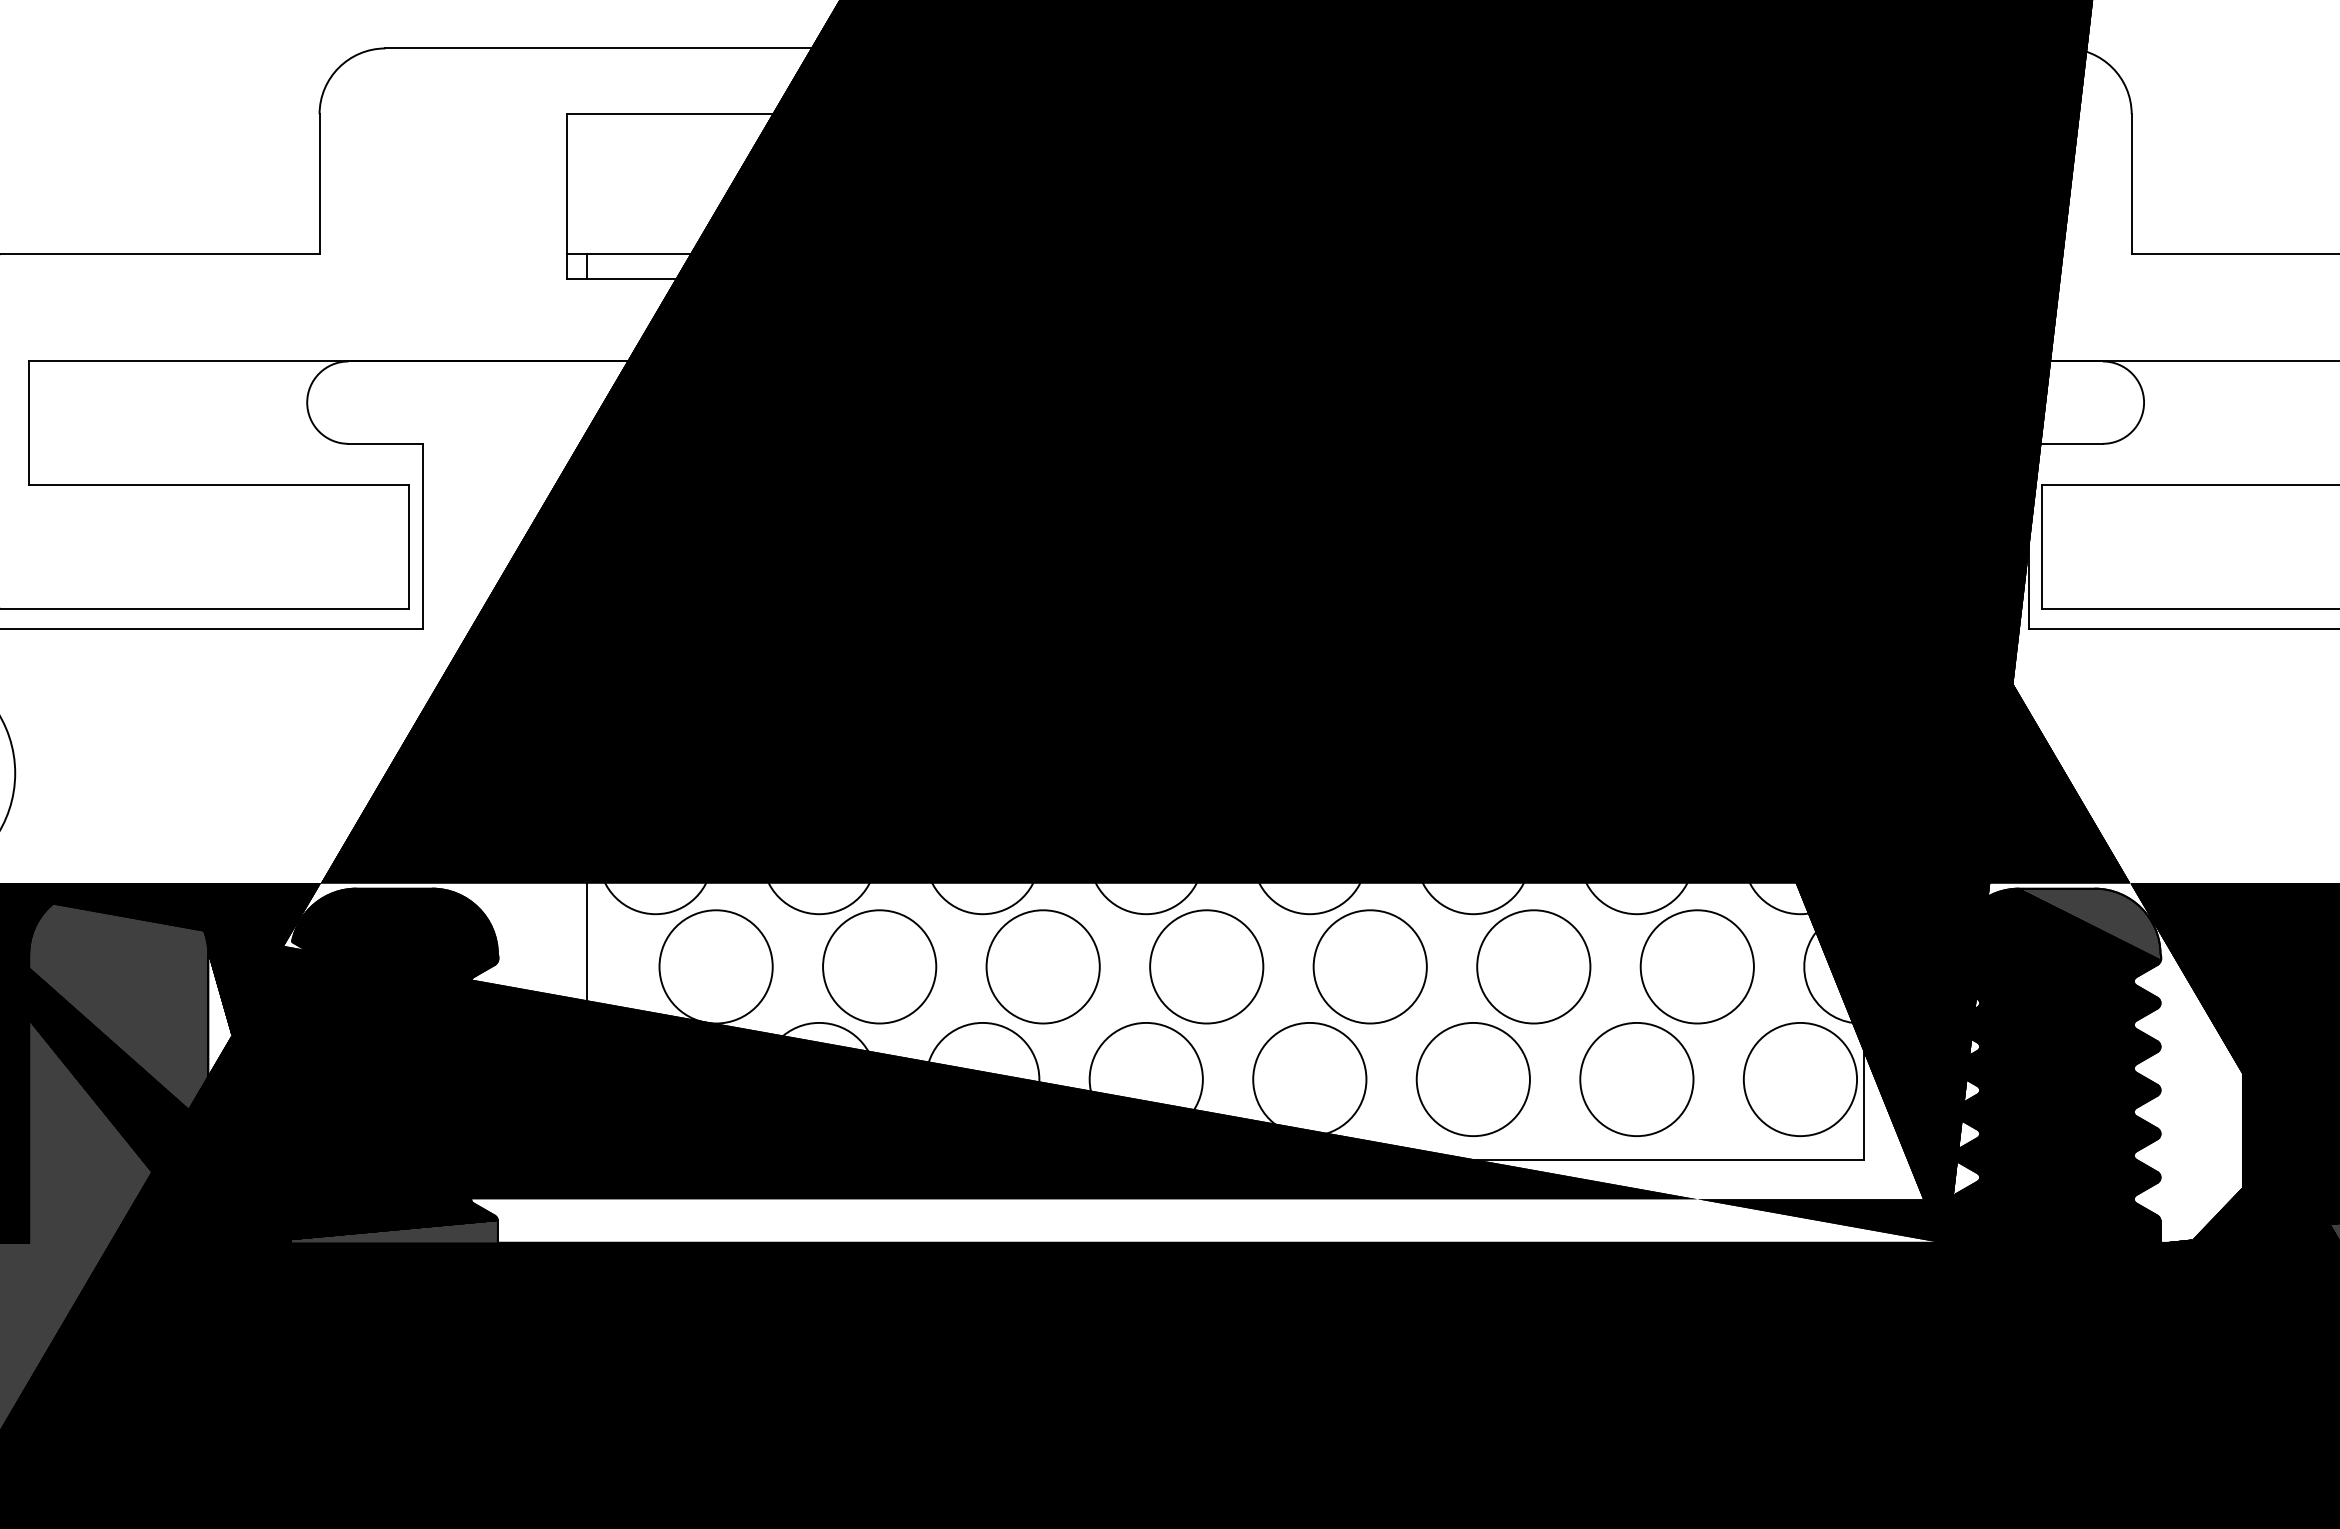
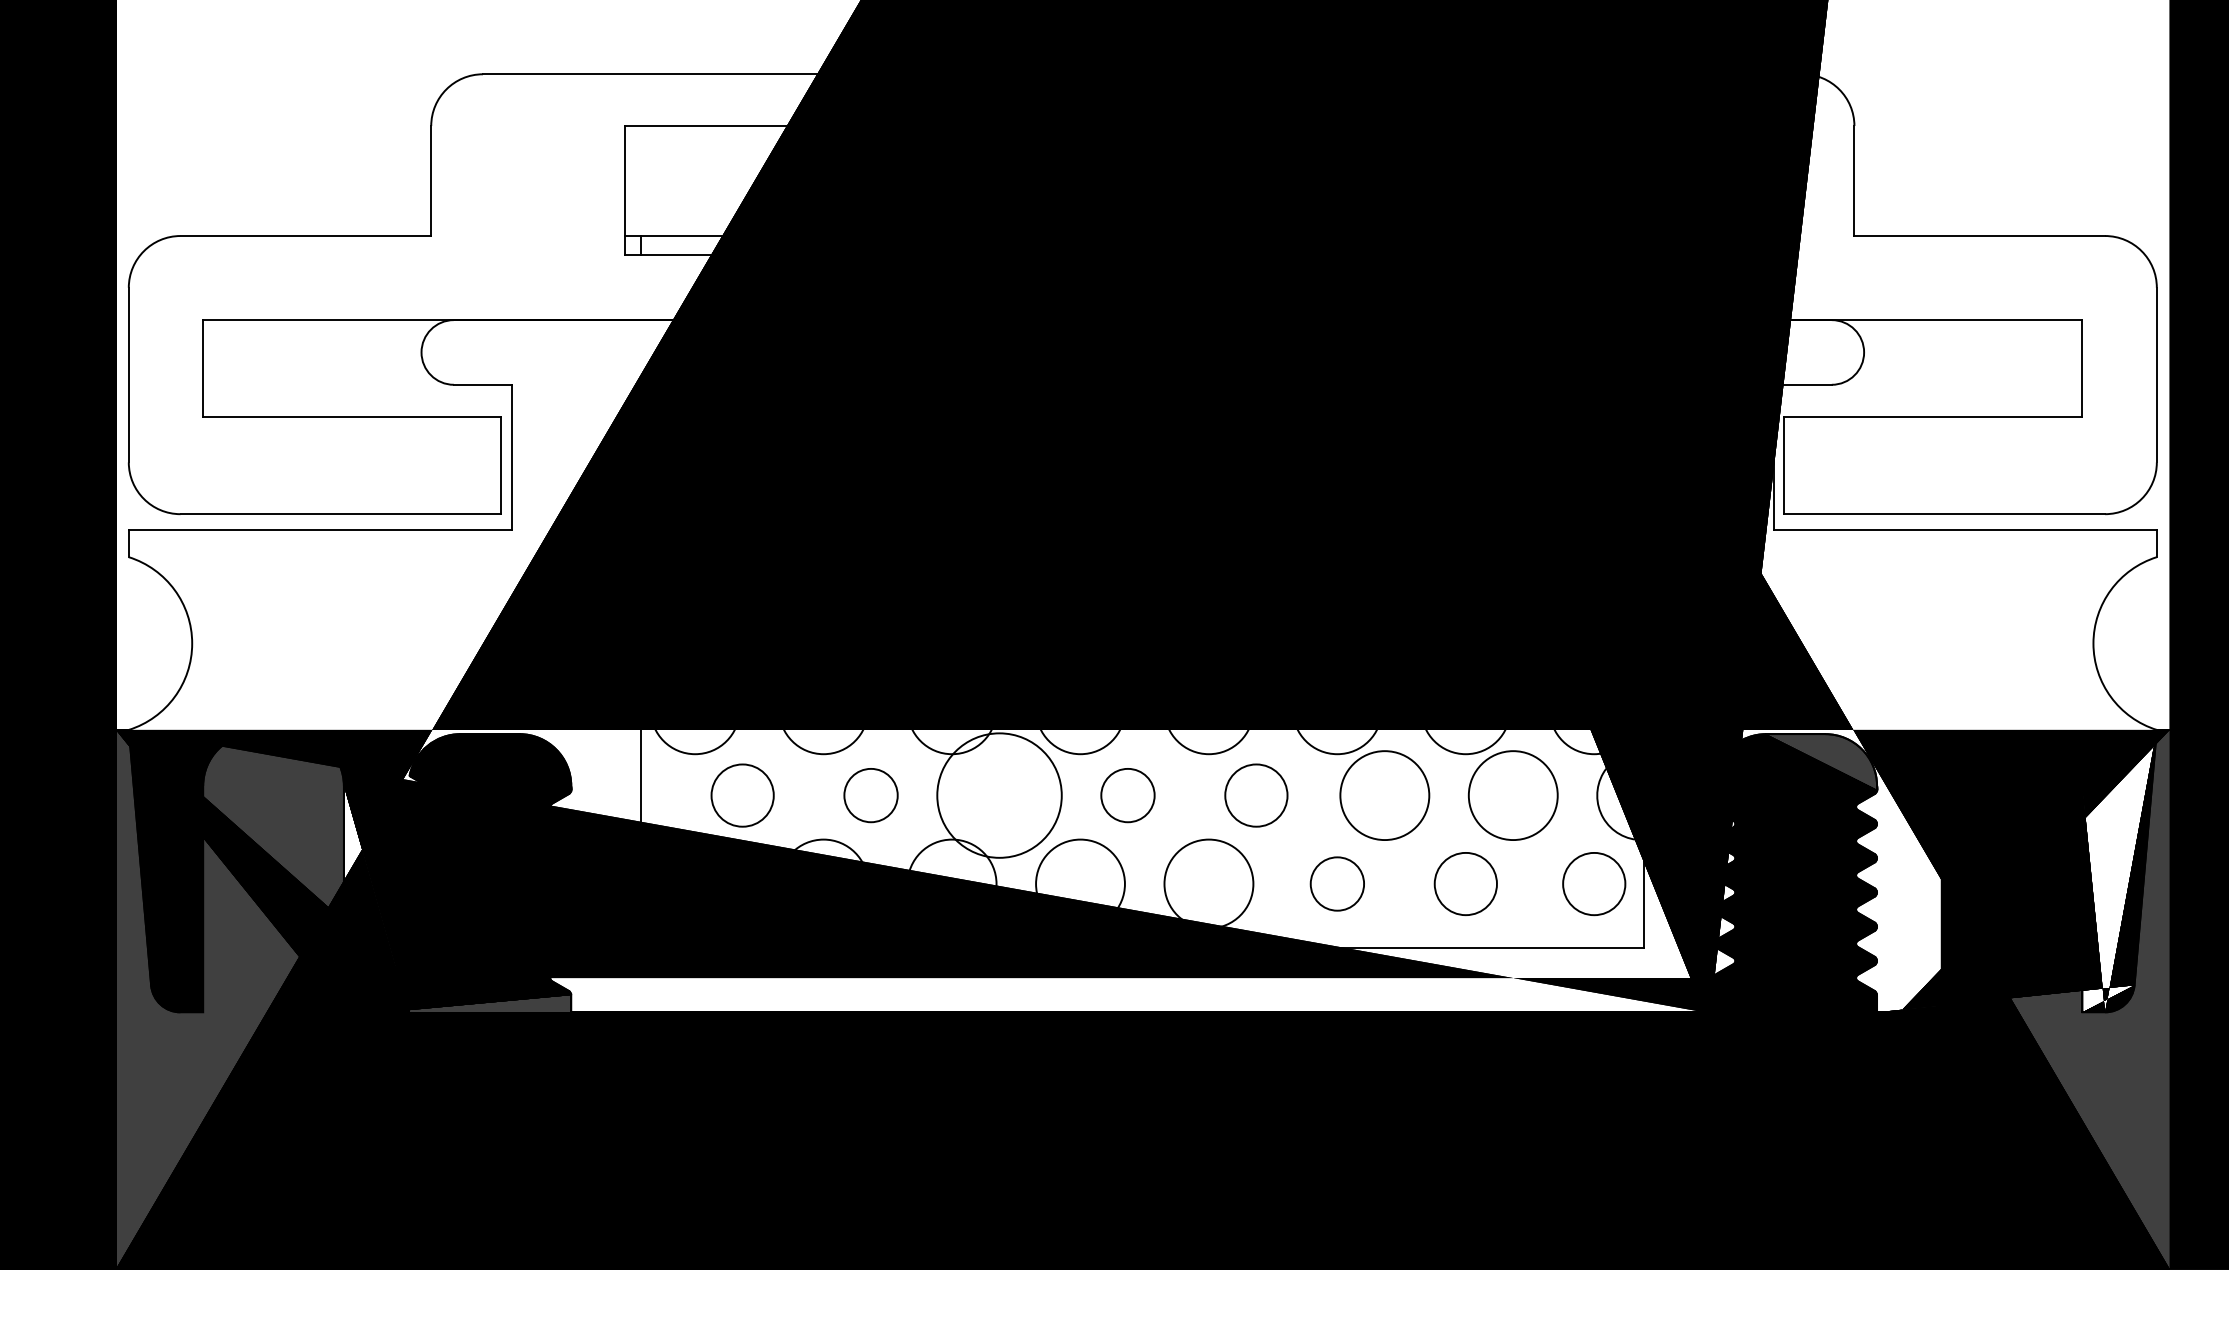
circle: (715, 966) -> (742, 795), size x0.7
circle: (878, 966) -> (870, 795), size x0.6
circle: (1043, 966) -> (999, 795), size x1.4
circle: (1206, 966) -> (1127, 795), size x0.6
circle: (1369, 966) -> (1255, 795), size x0.7
circle: (1473, 1078) -> (1337, 883), size x0.6
circle: (1636, 1078) -> (1465, 883), size x0.7
circle: (1799, 1078) -> (1593, 883), size x0.7

